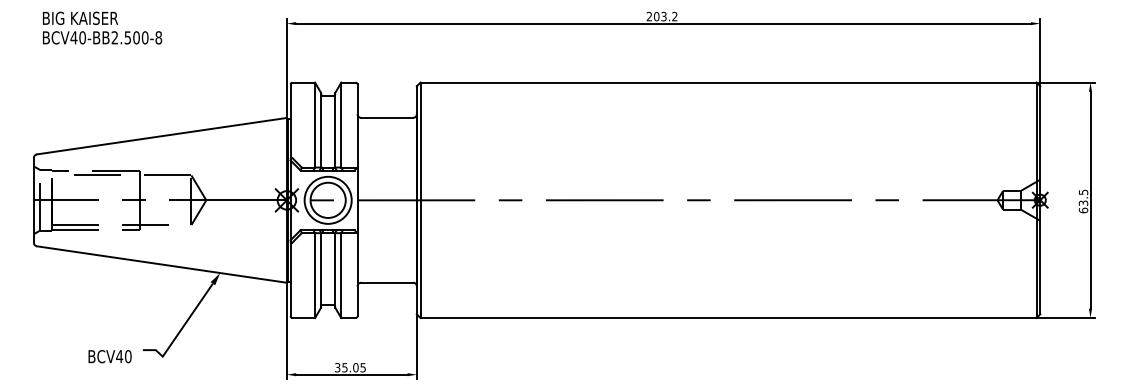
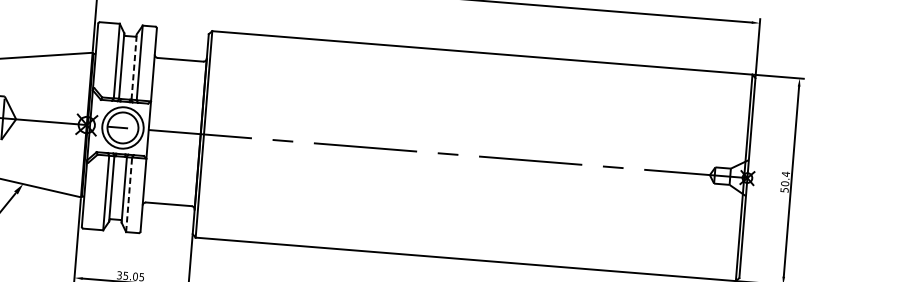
line: (335, 129) -> (134, 66), solid -> dashed
text: (1083, 201) -> (785, 182), 63.5 -> 50.4
line: (341, 275) -> (129, 194), solid -> dashed

